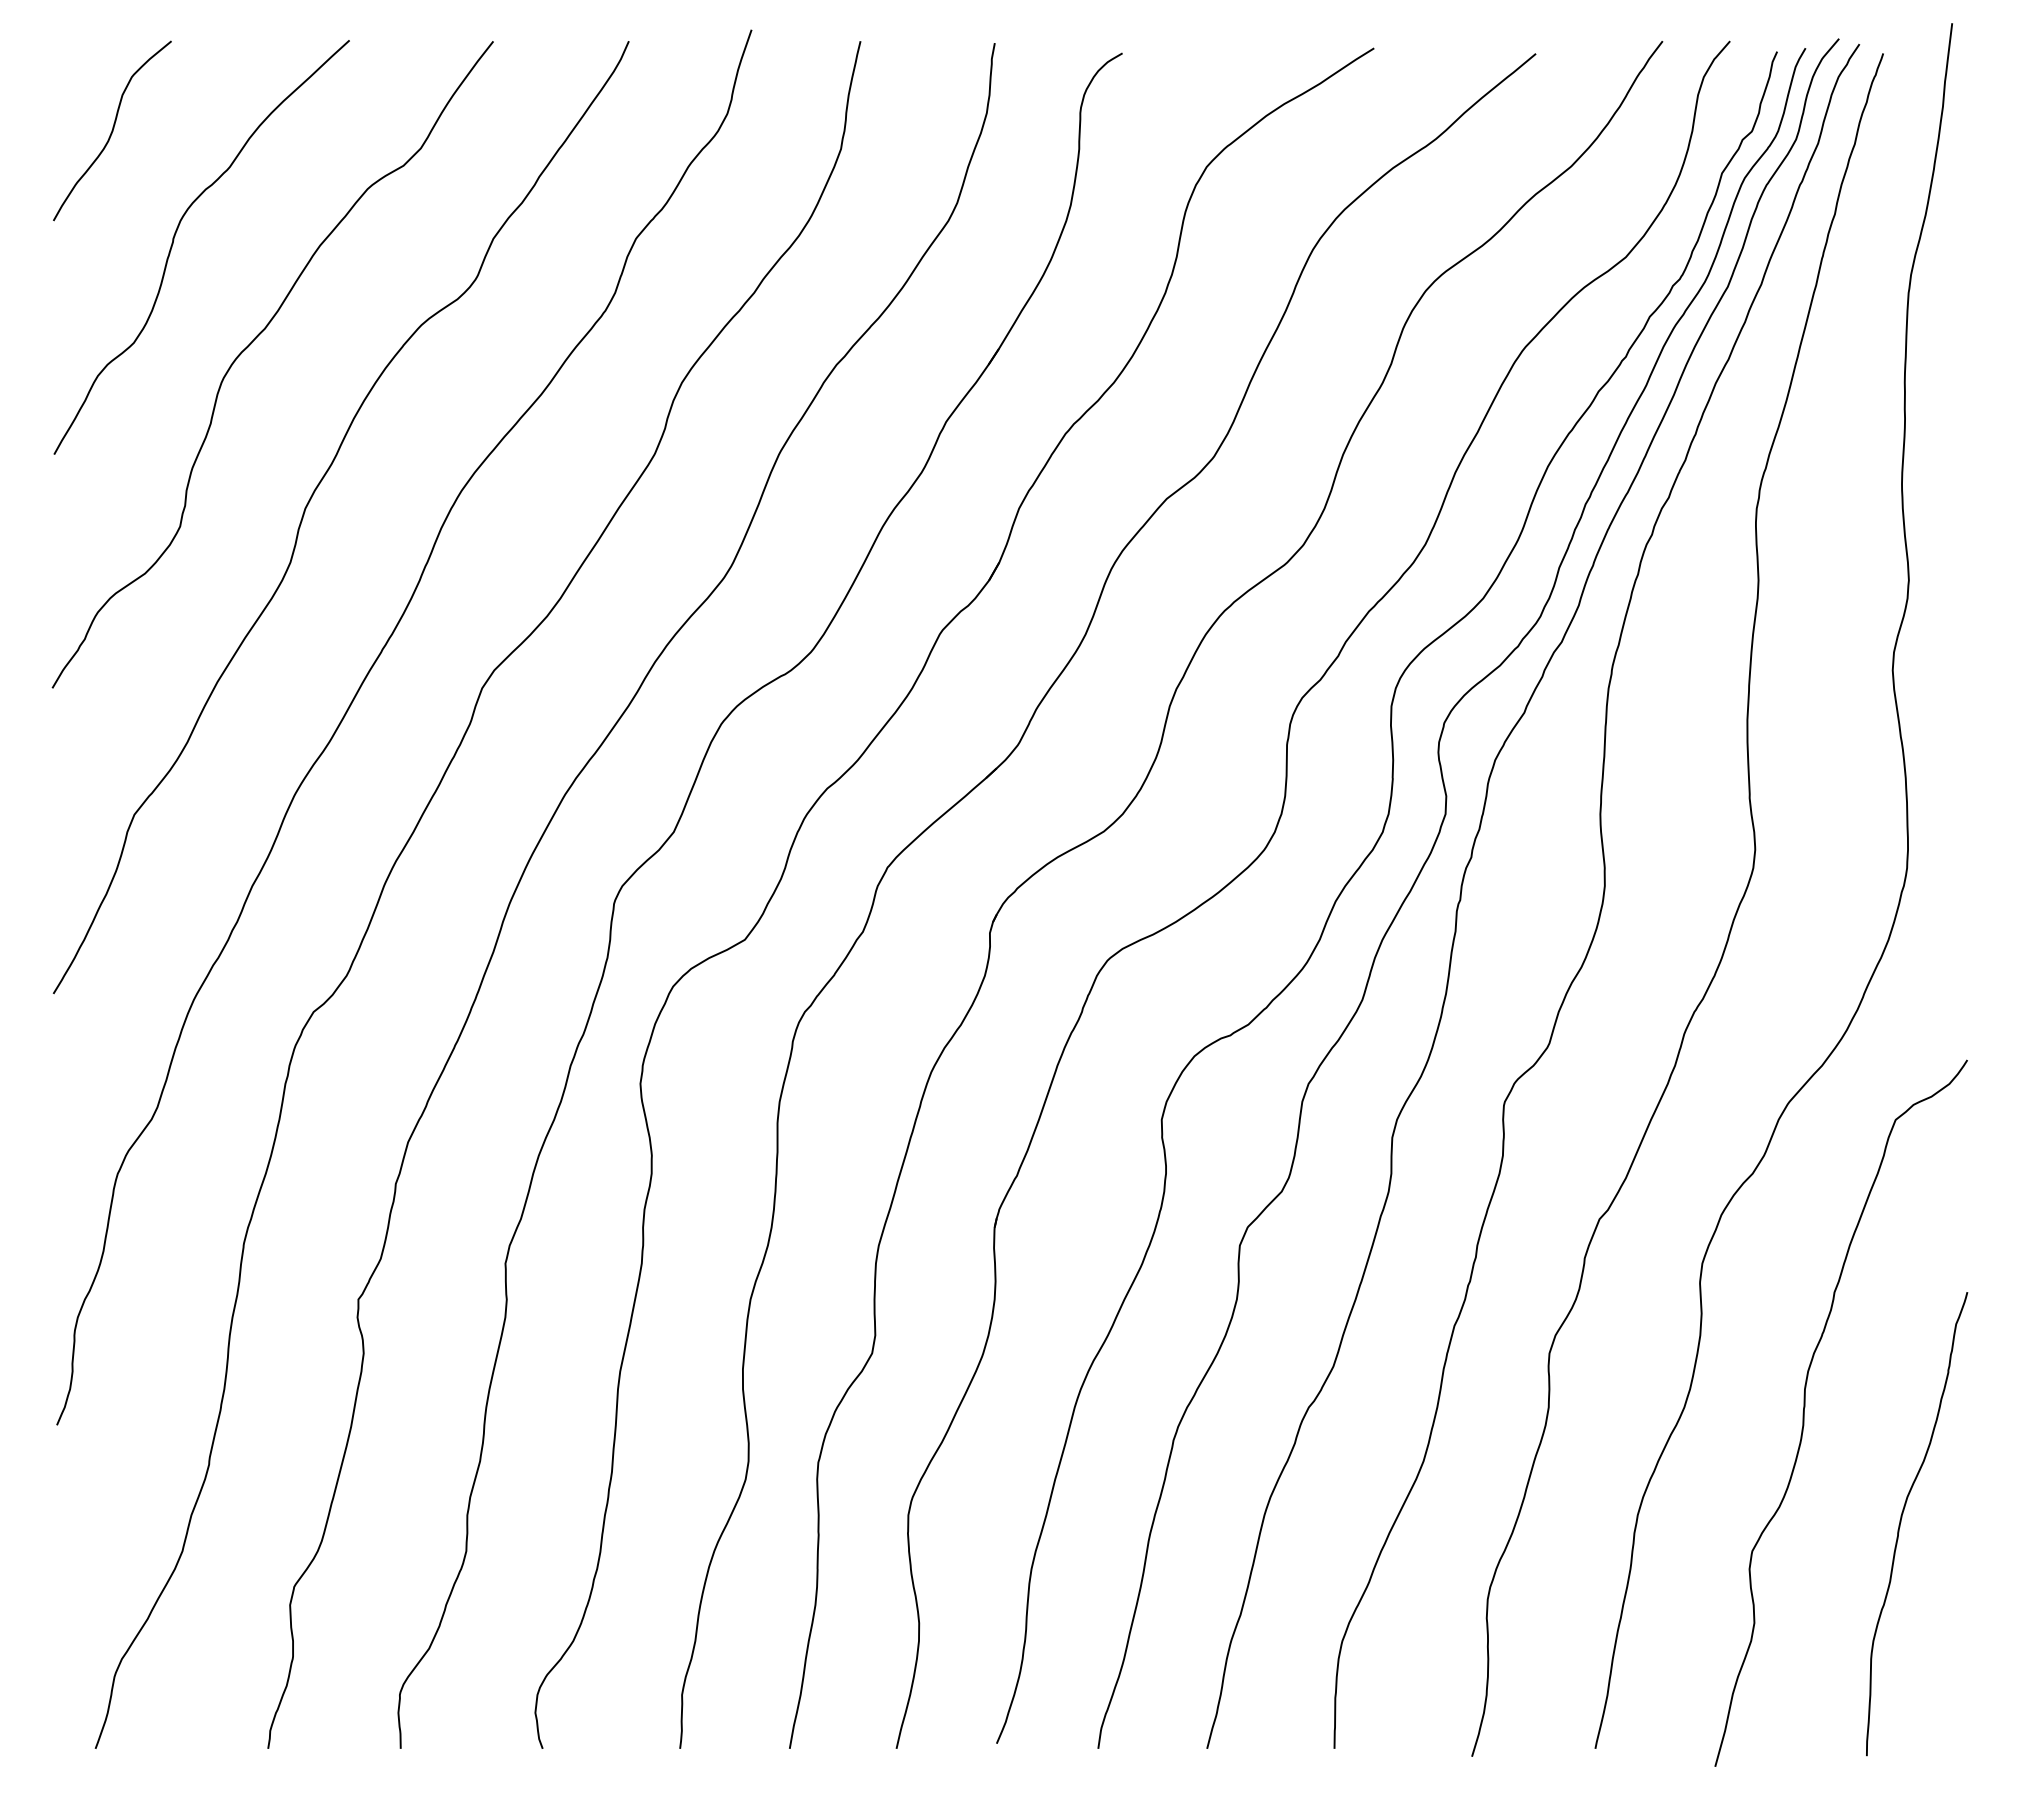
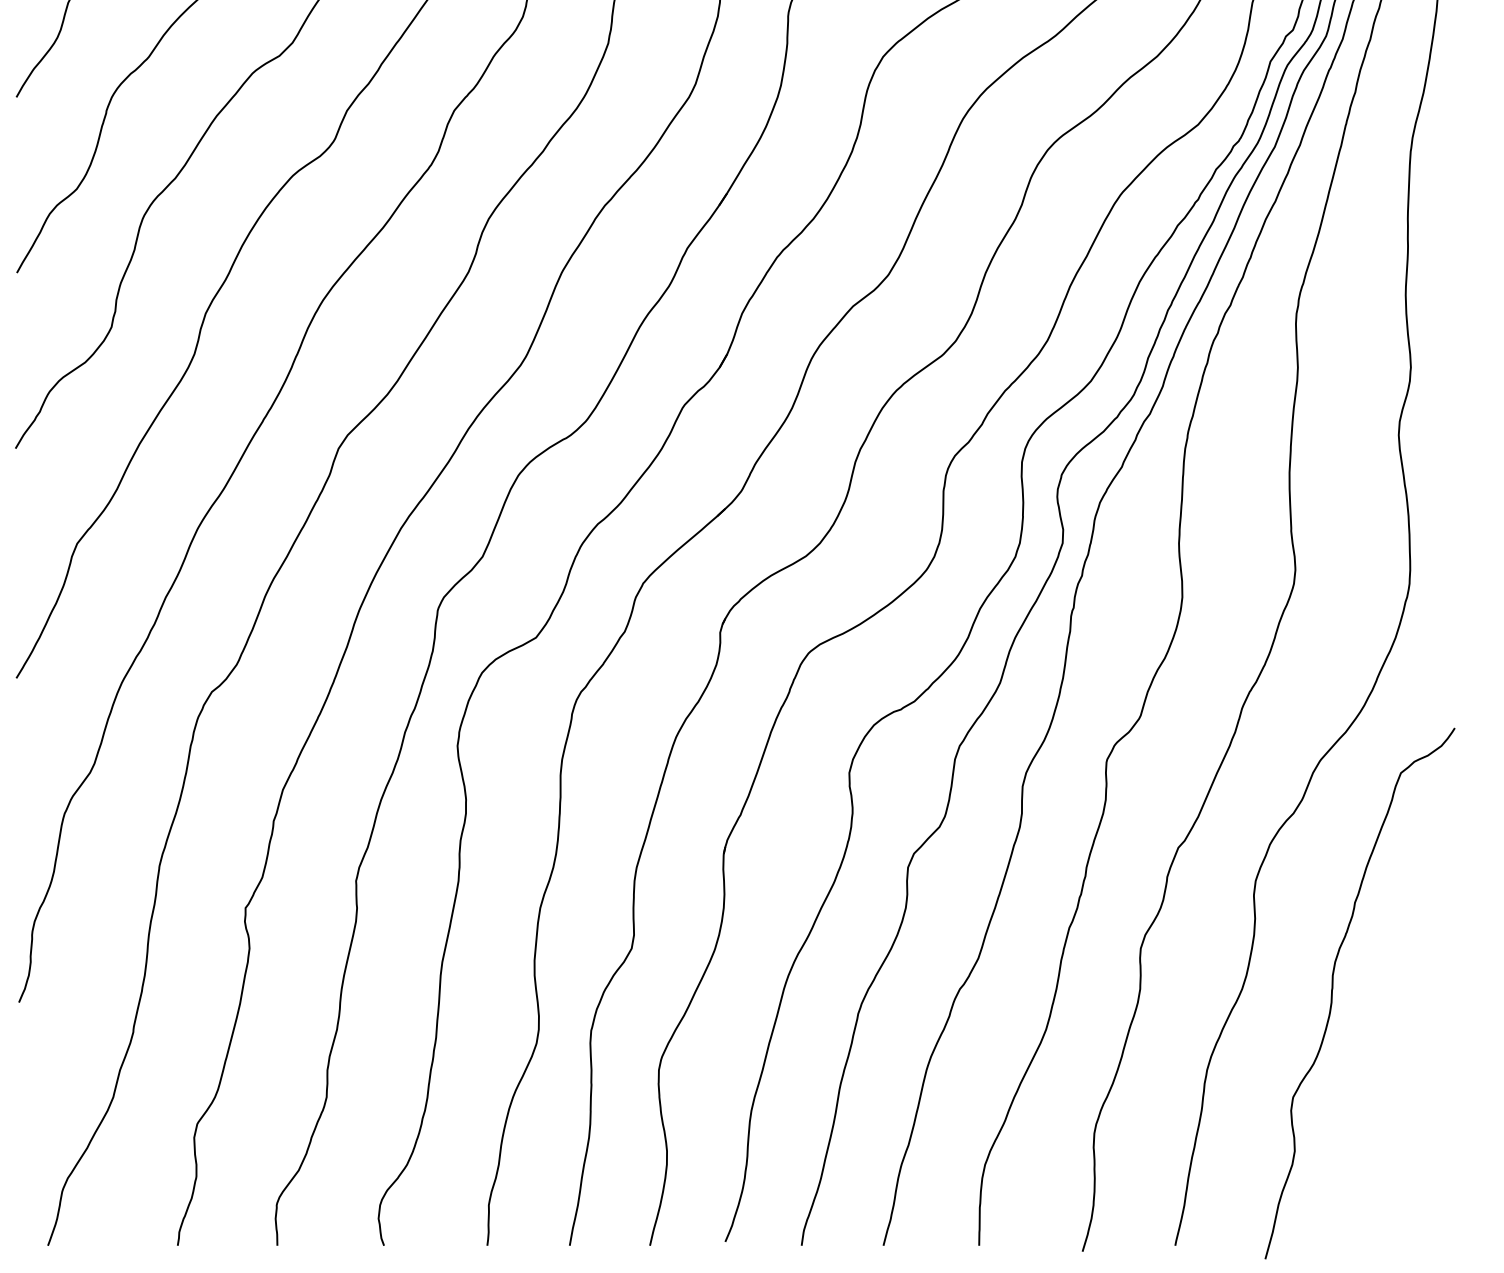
curve: (1901, 1522) -> (1405, 1075), removed

